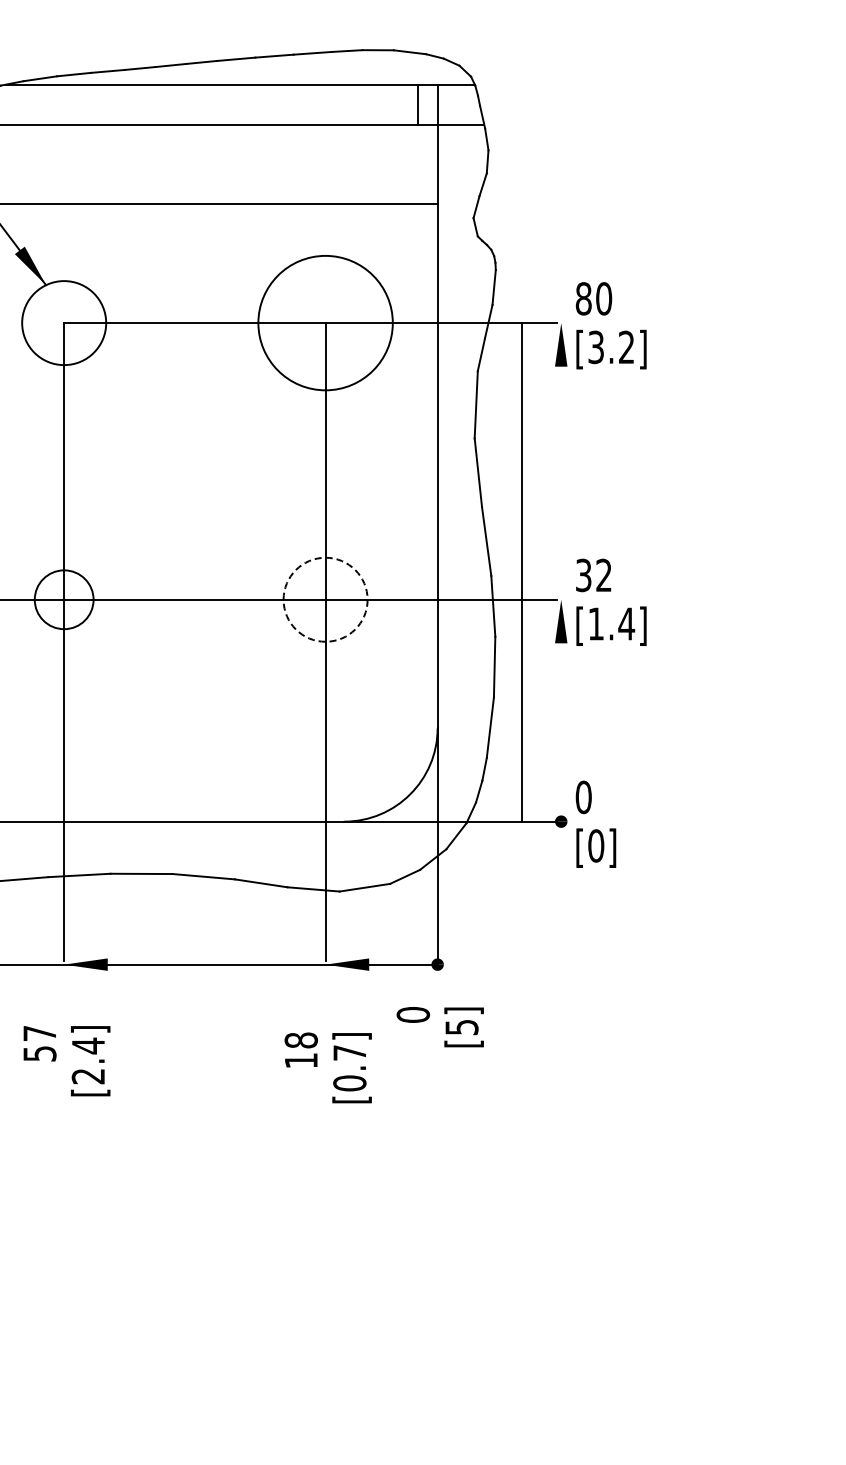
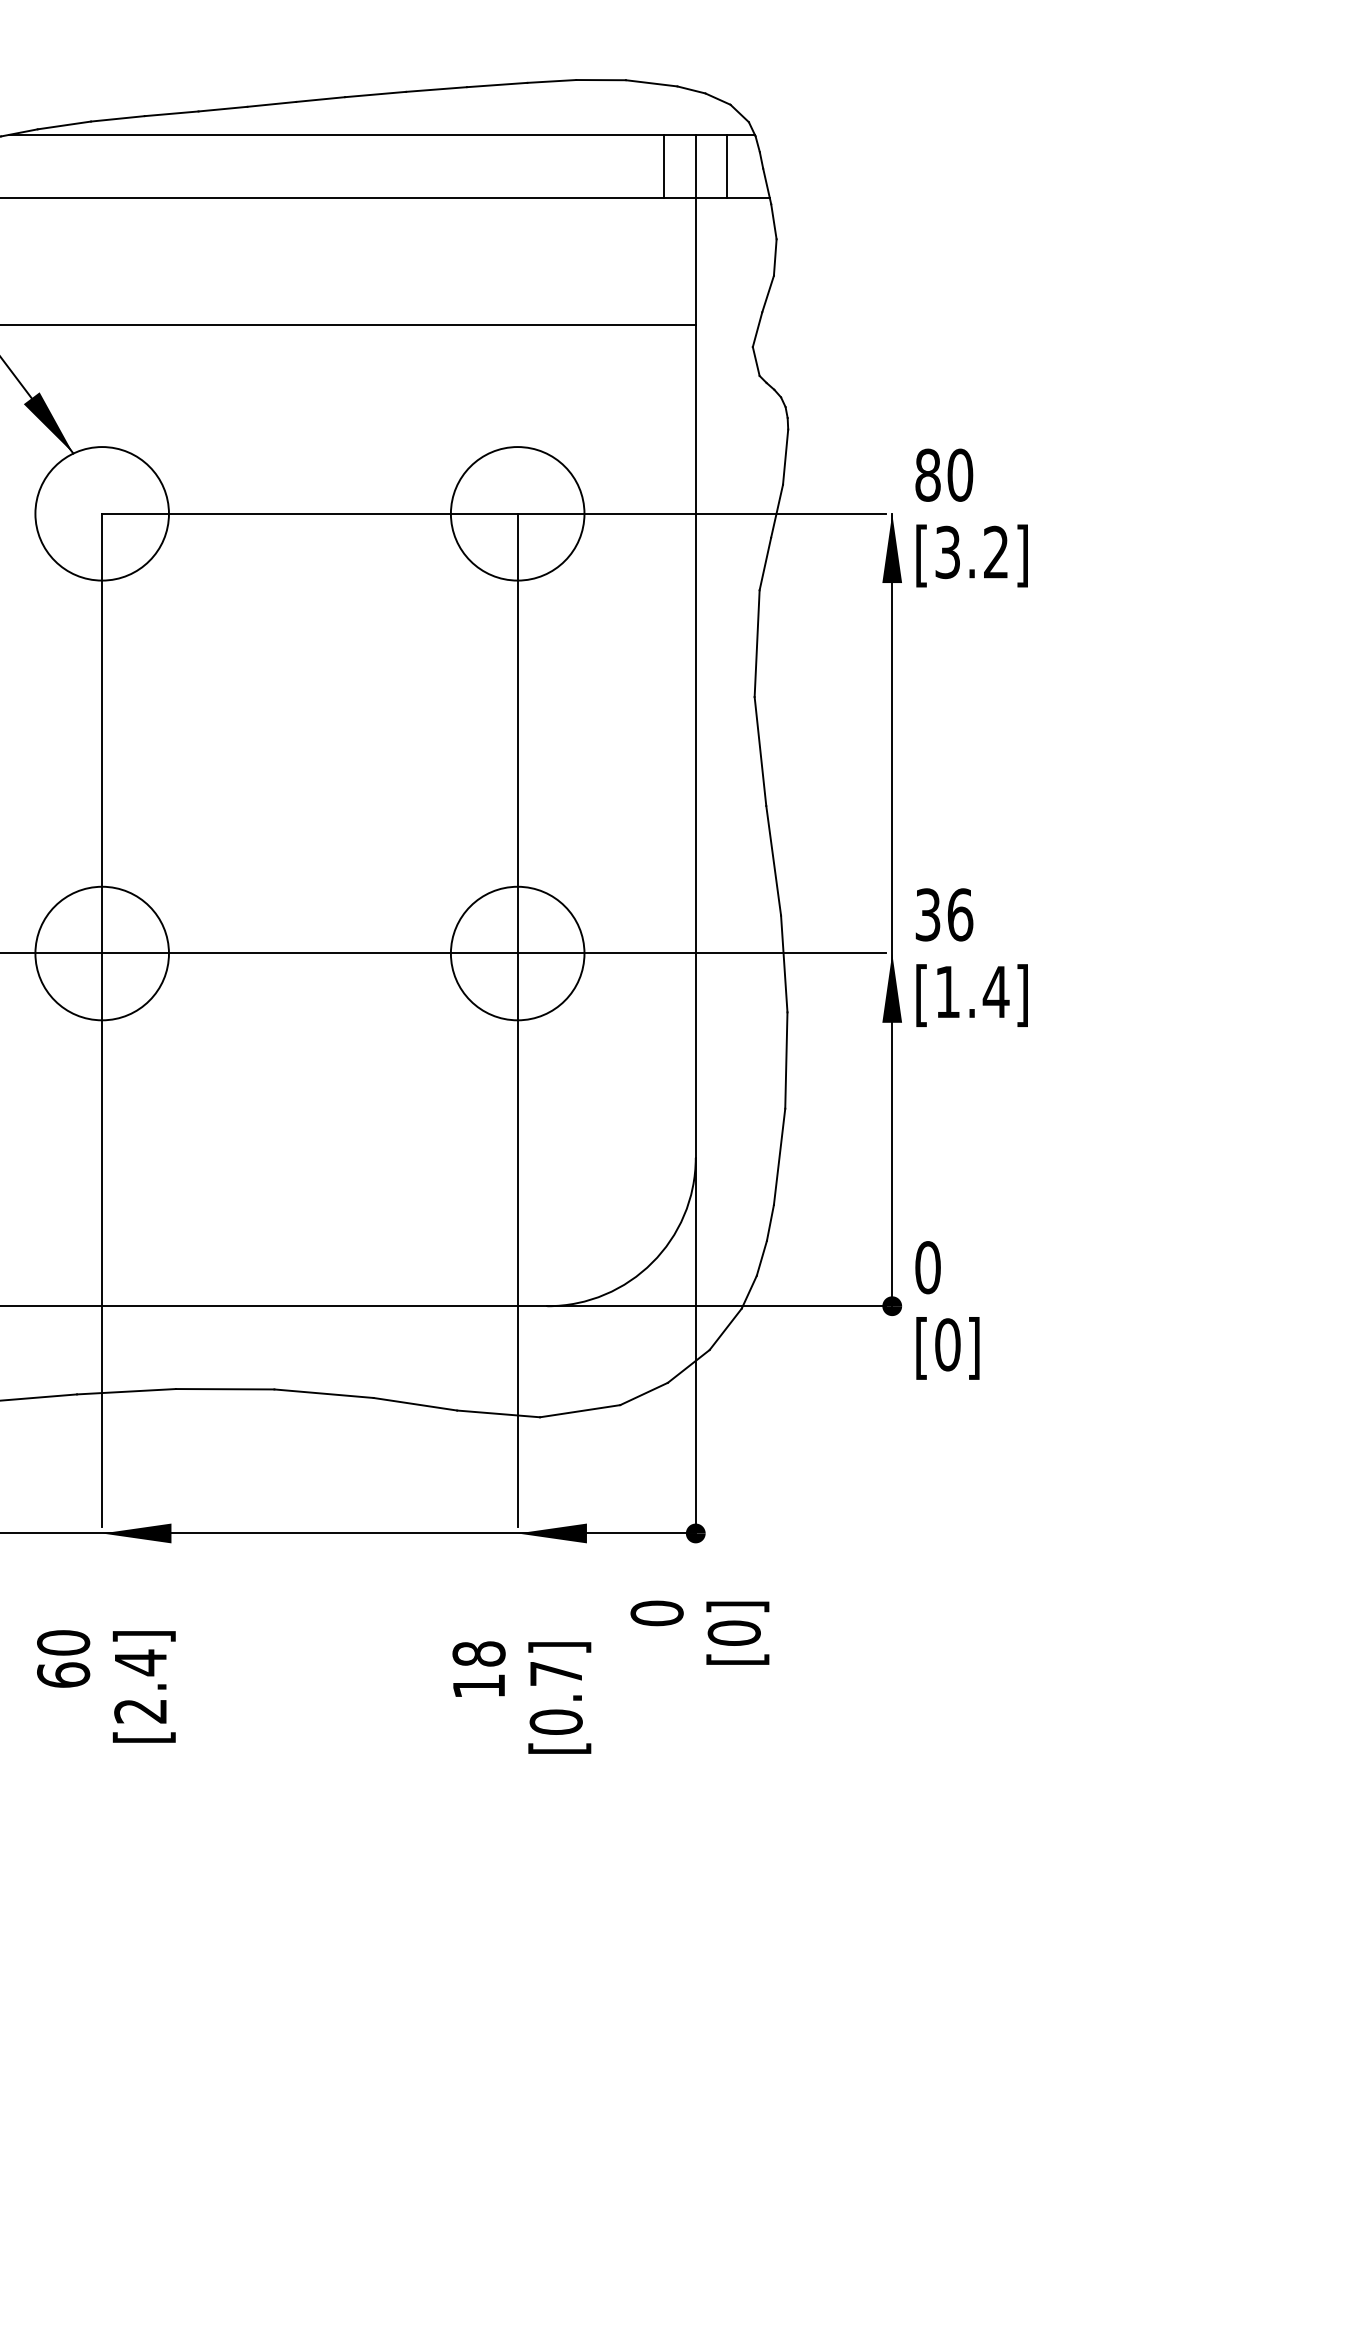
line: (457, 104) -> (727, 166), added
circle: (325, 323) -> (517, 514), size x0.62
line: (522, 572) -> (892, 910), moved
text: (604, 575) -> (960, 914), 32 -> 36
circle: (64, 599) -> (102, 953), size x1.43
circle: (325, 599) -> (517, 953), dashed -> solid
text: (461, 1027) -> (733, 1633), [5] -> [0]
text: (39, 1043) -> (62, 1658), 57 -> 60

